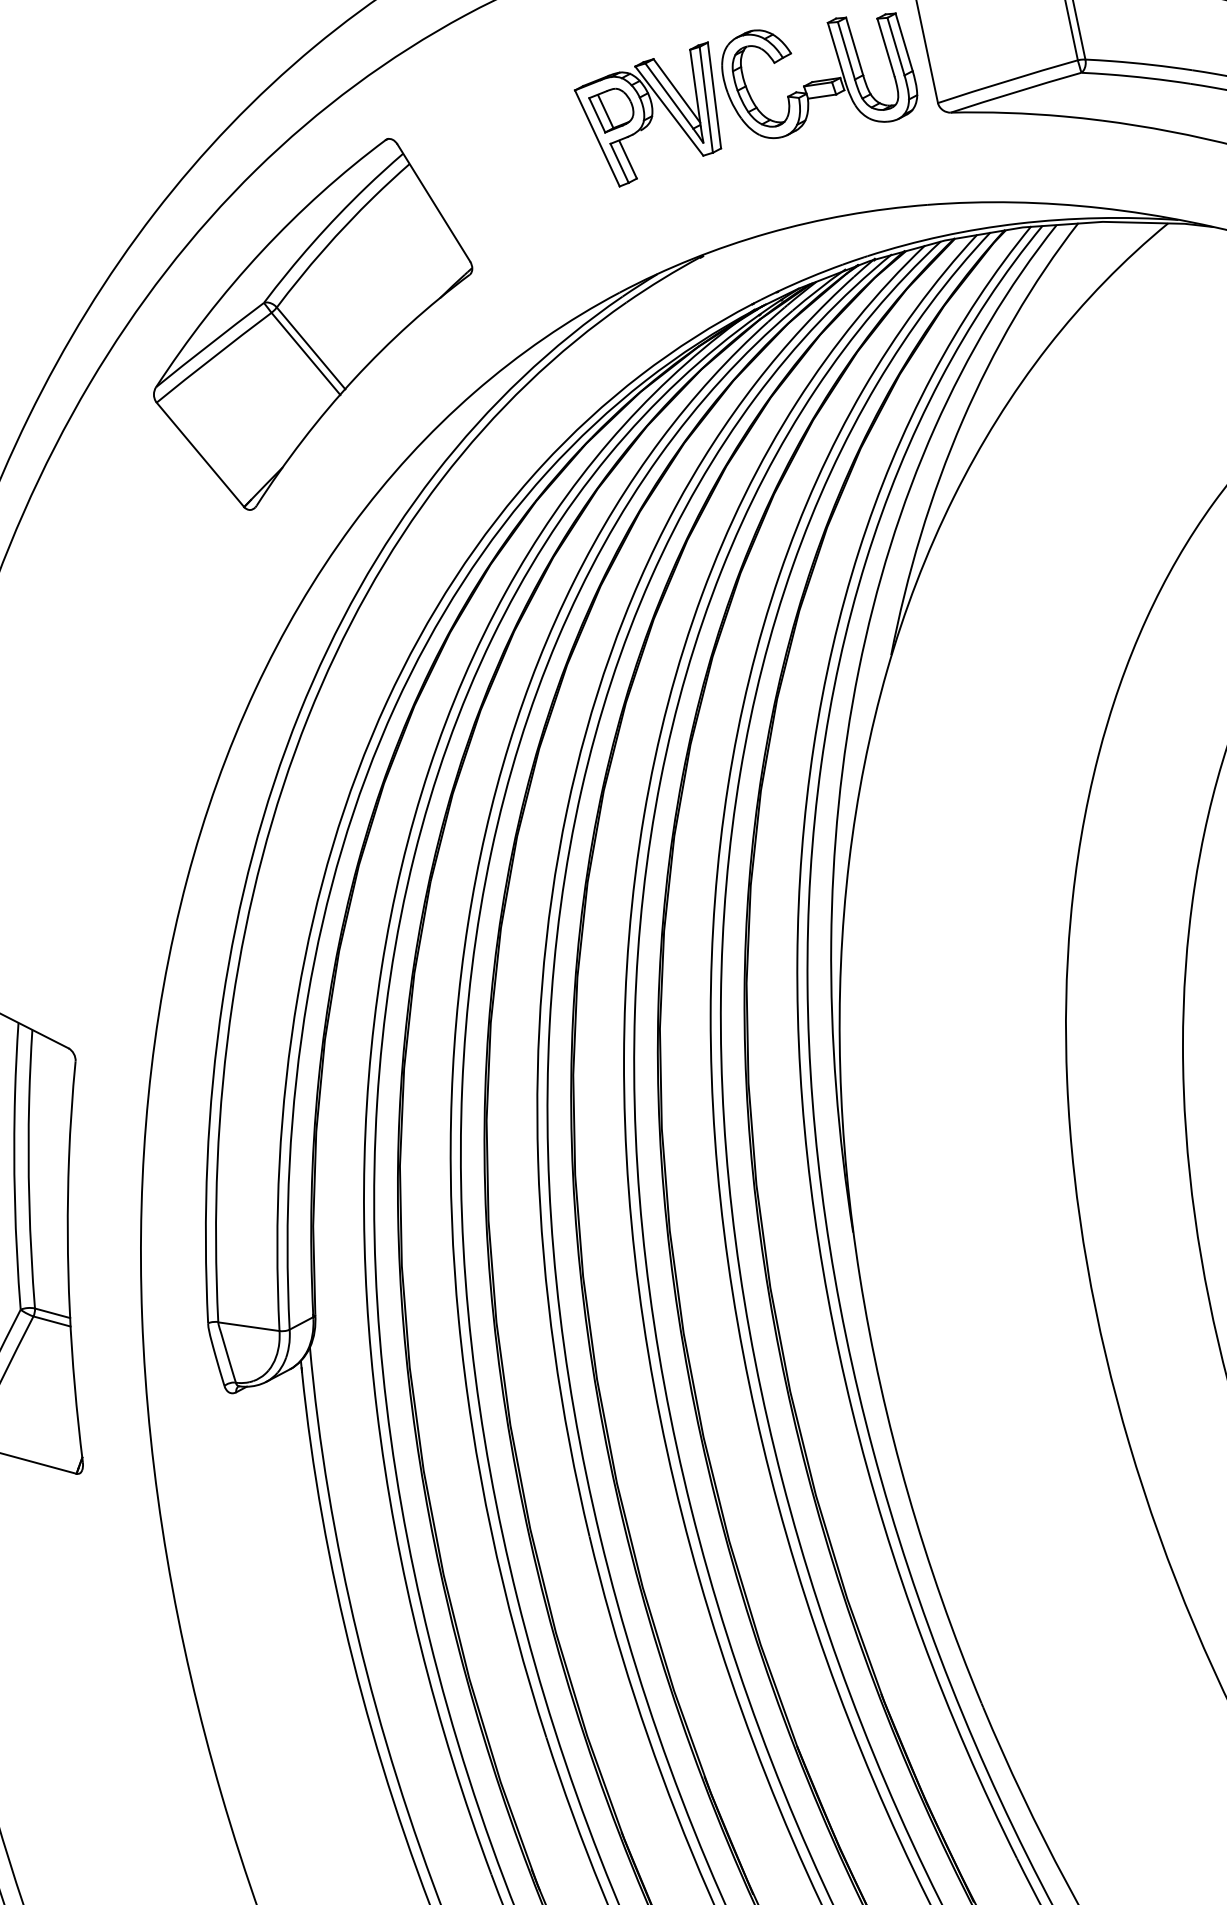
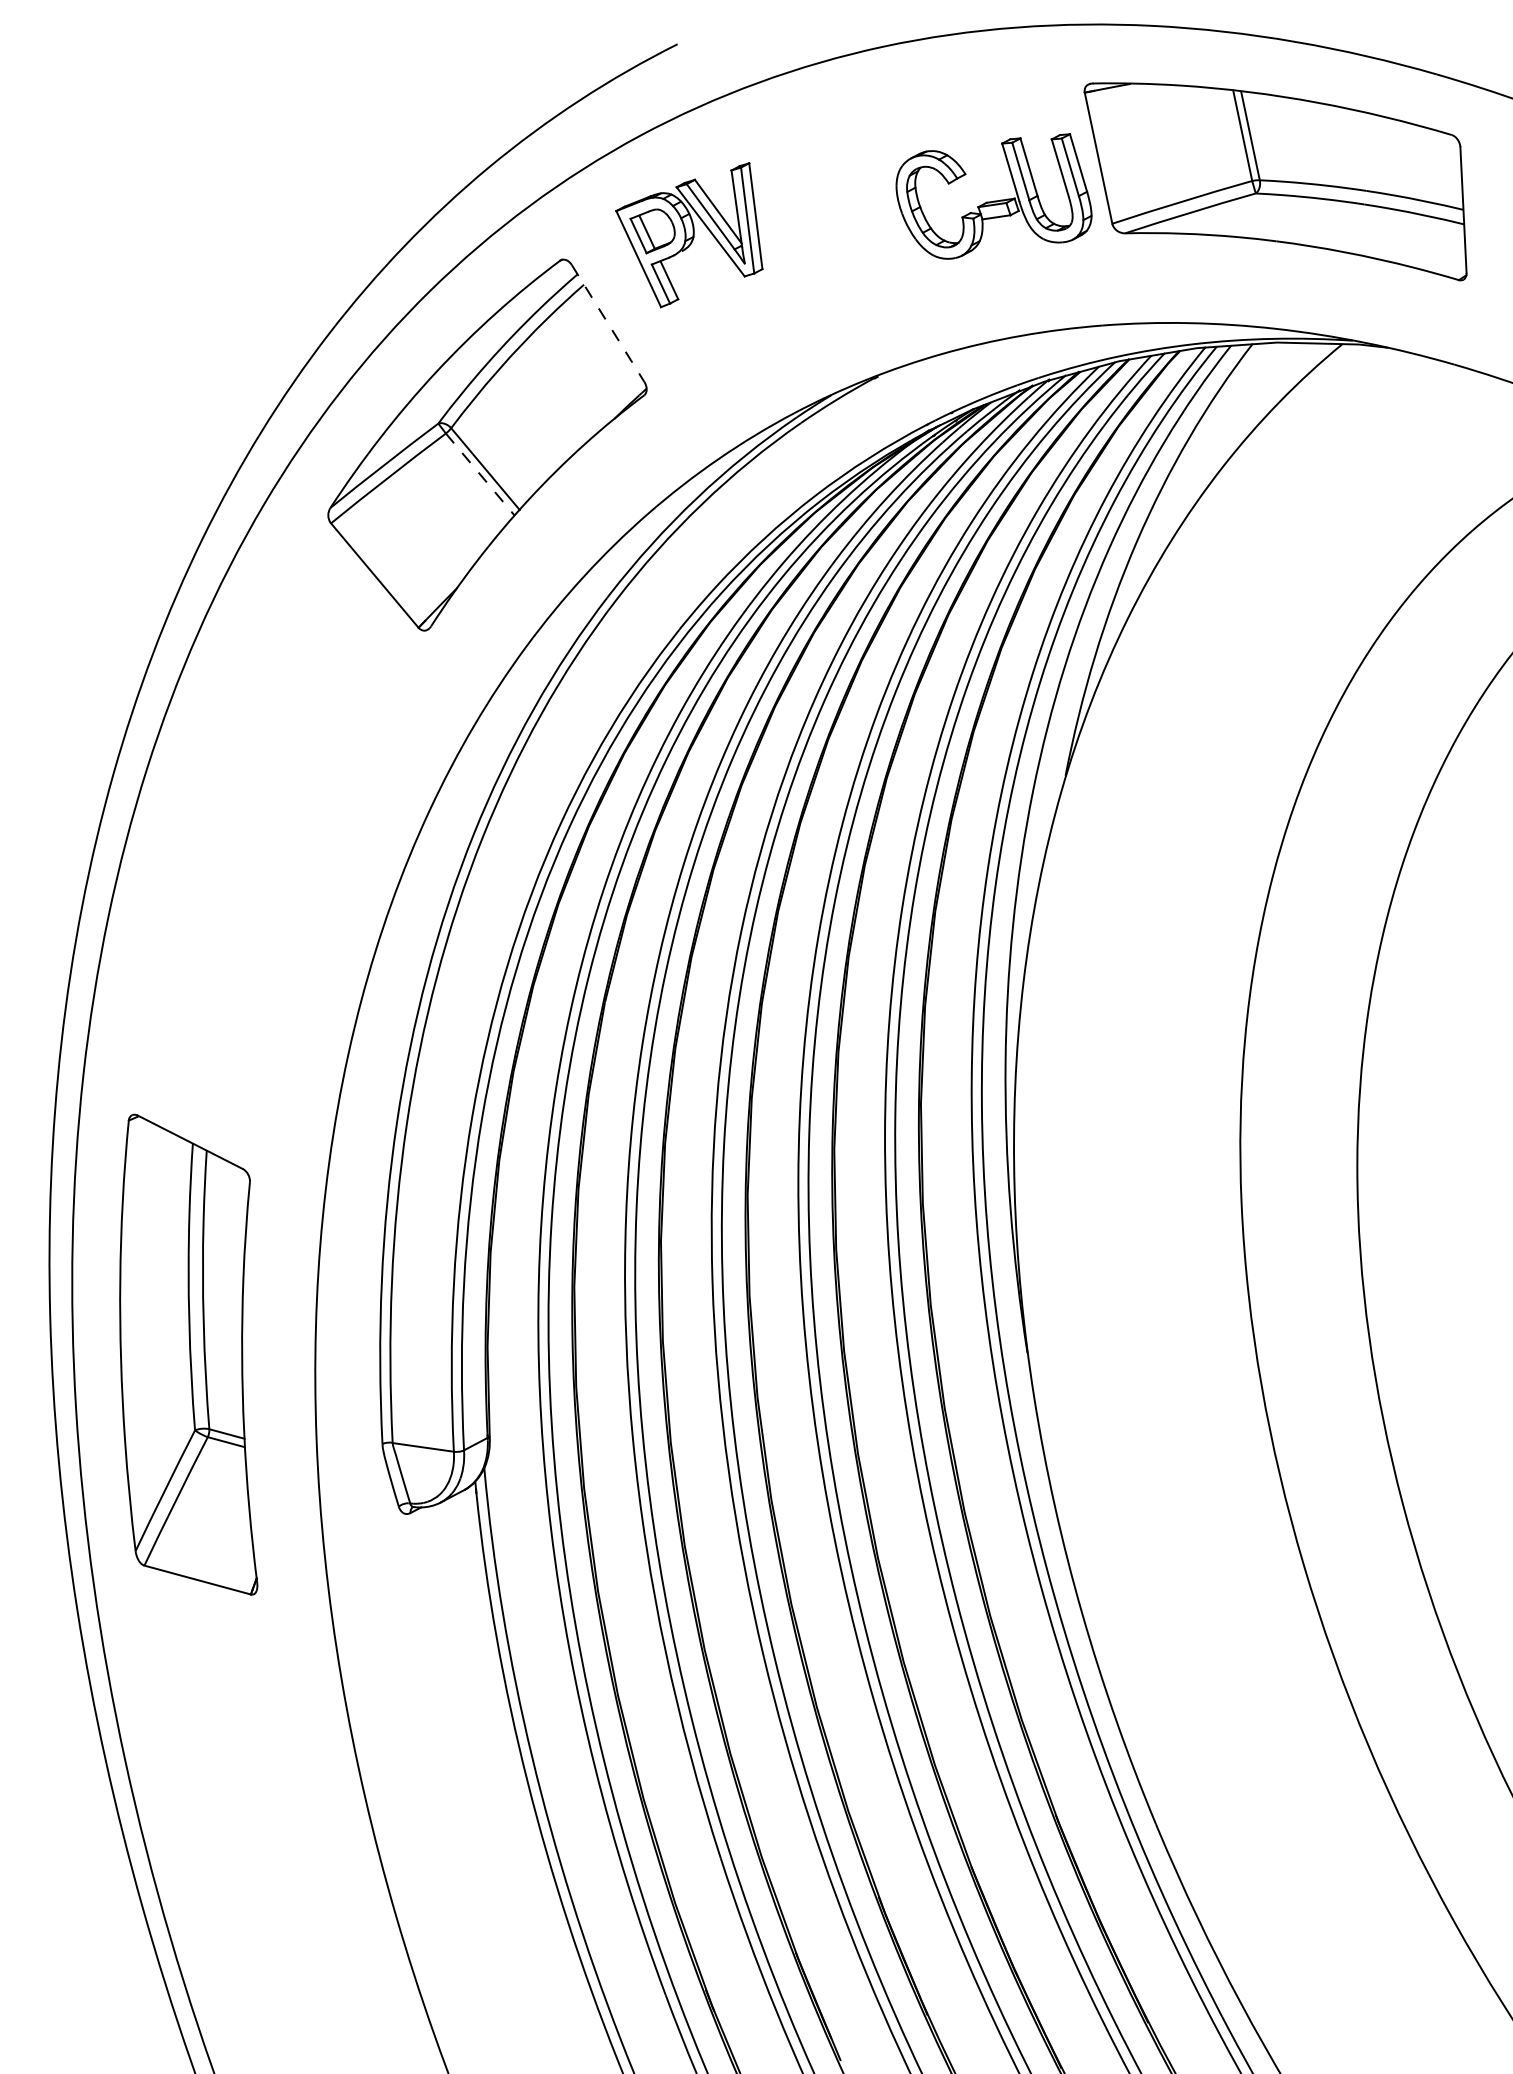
part: (648, 114) -> (689, 235), moved
line: (434, 202) -> (608, 323), solid -> dashed
line: (306, 353) -> (480, 474), solid -> dashed

